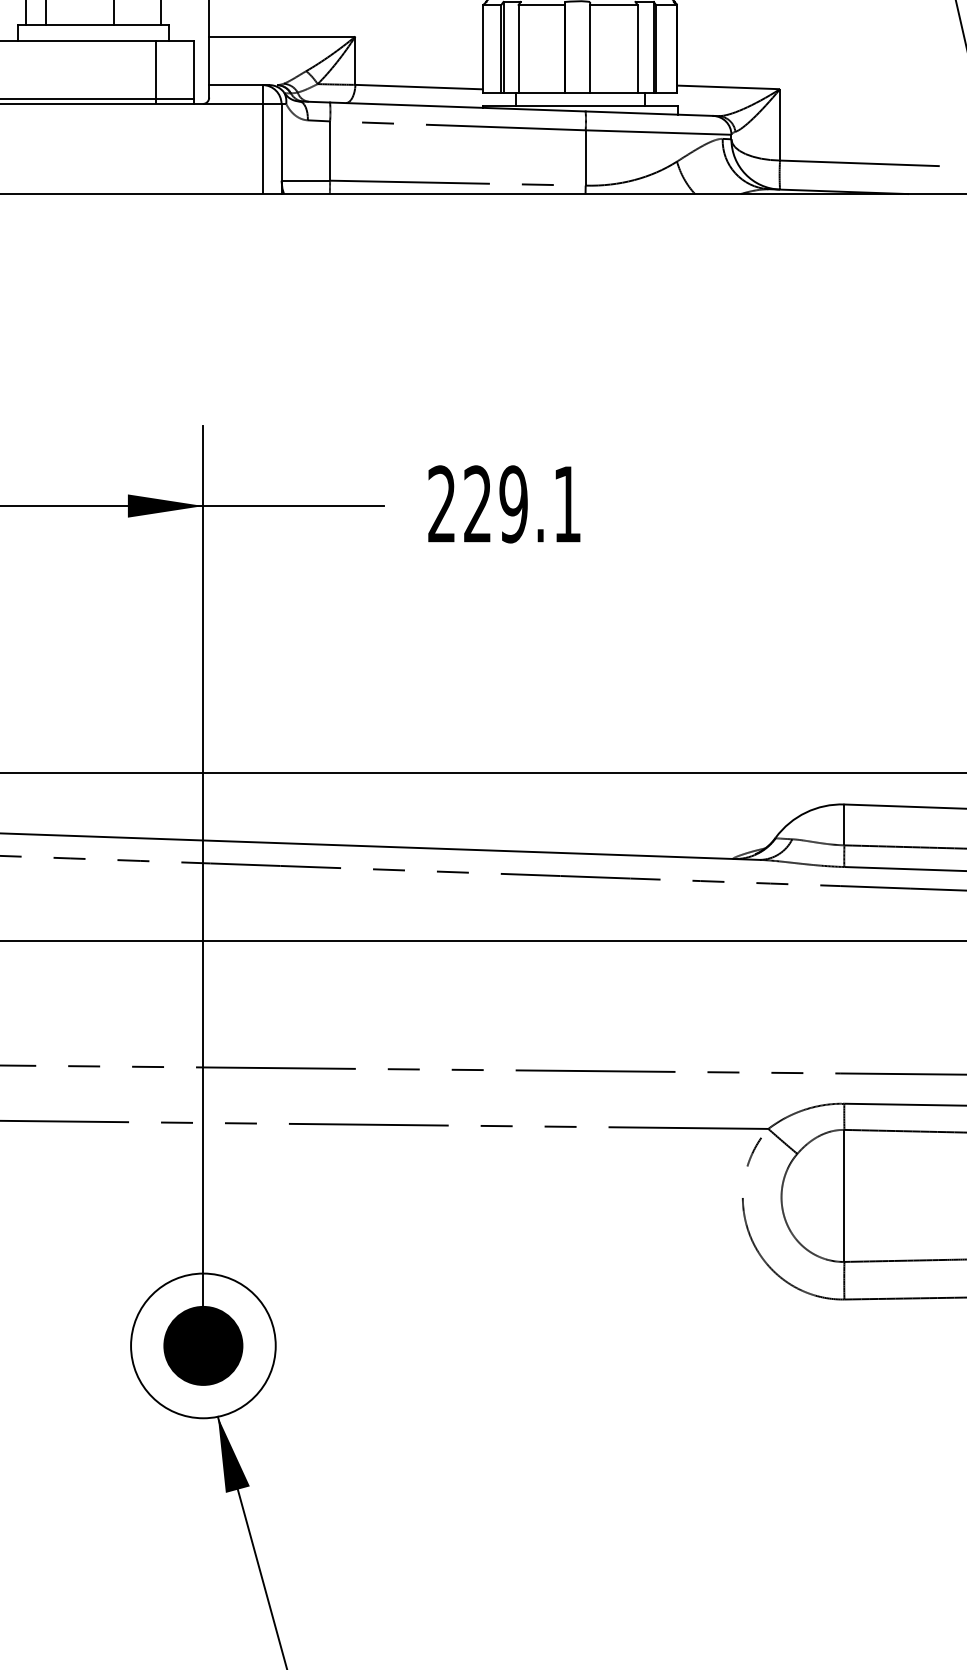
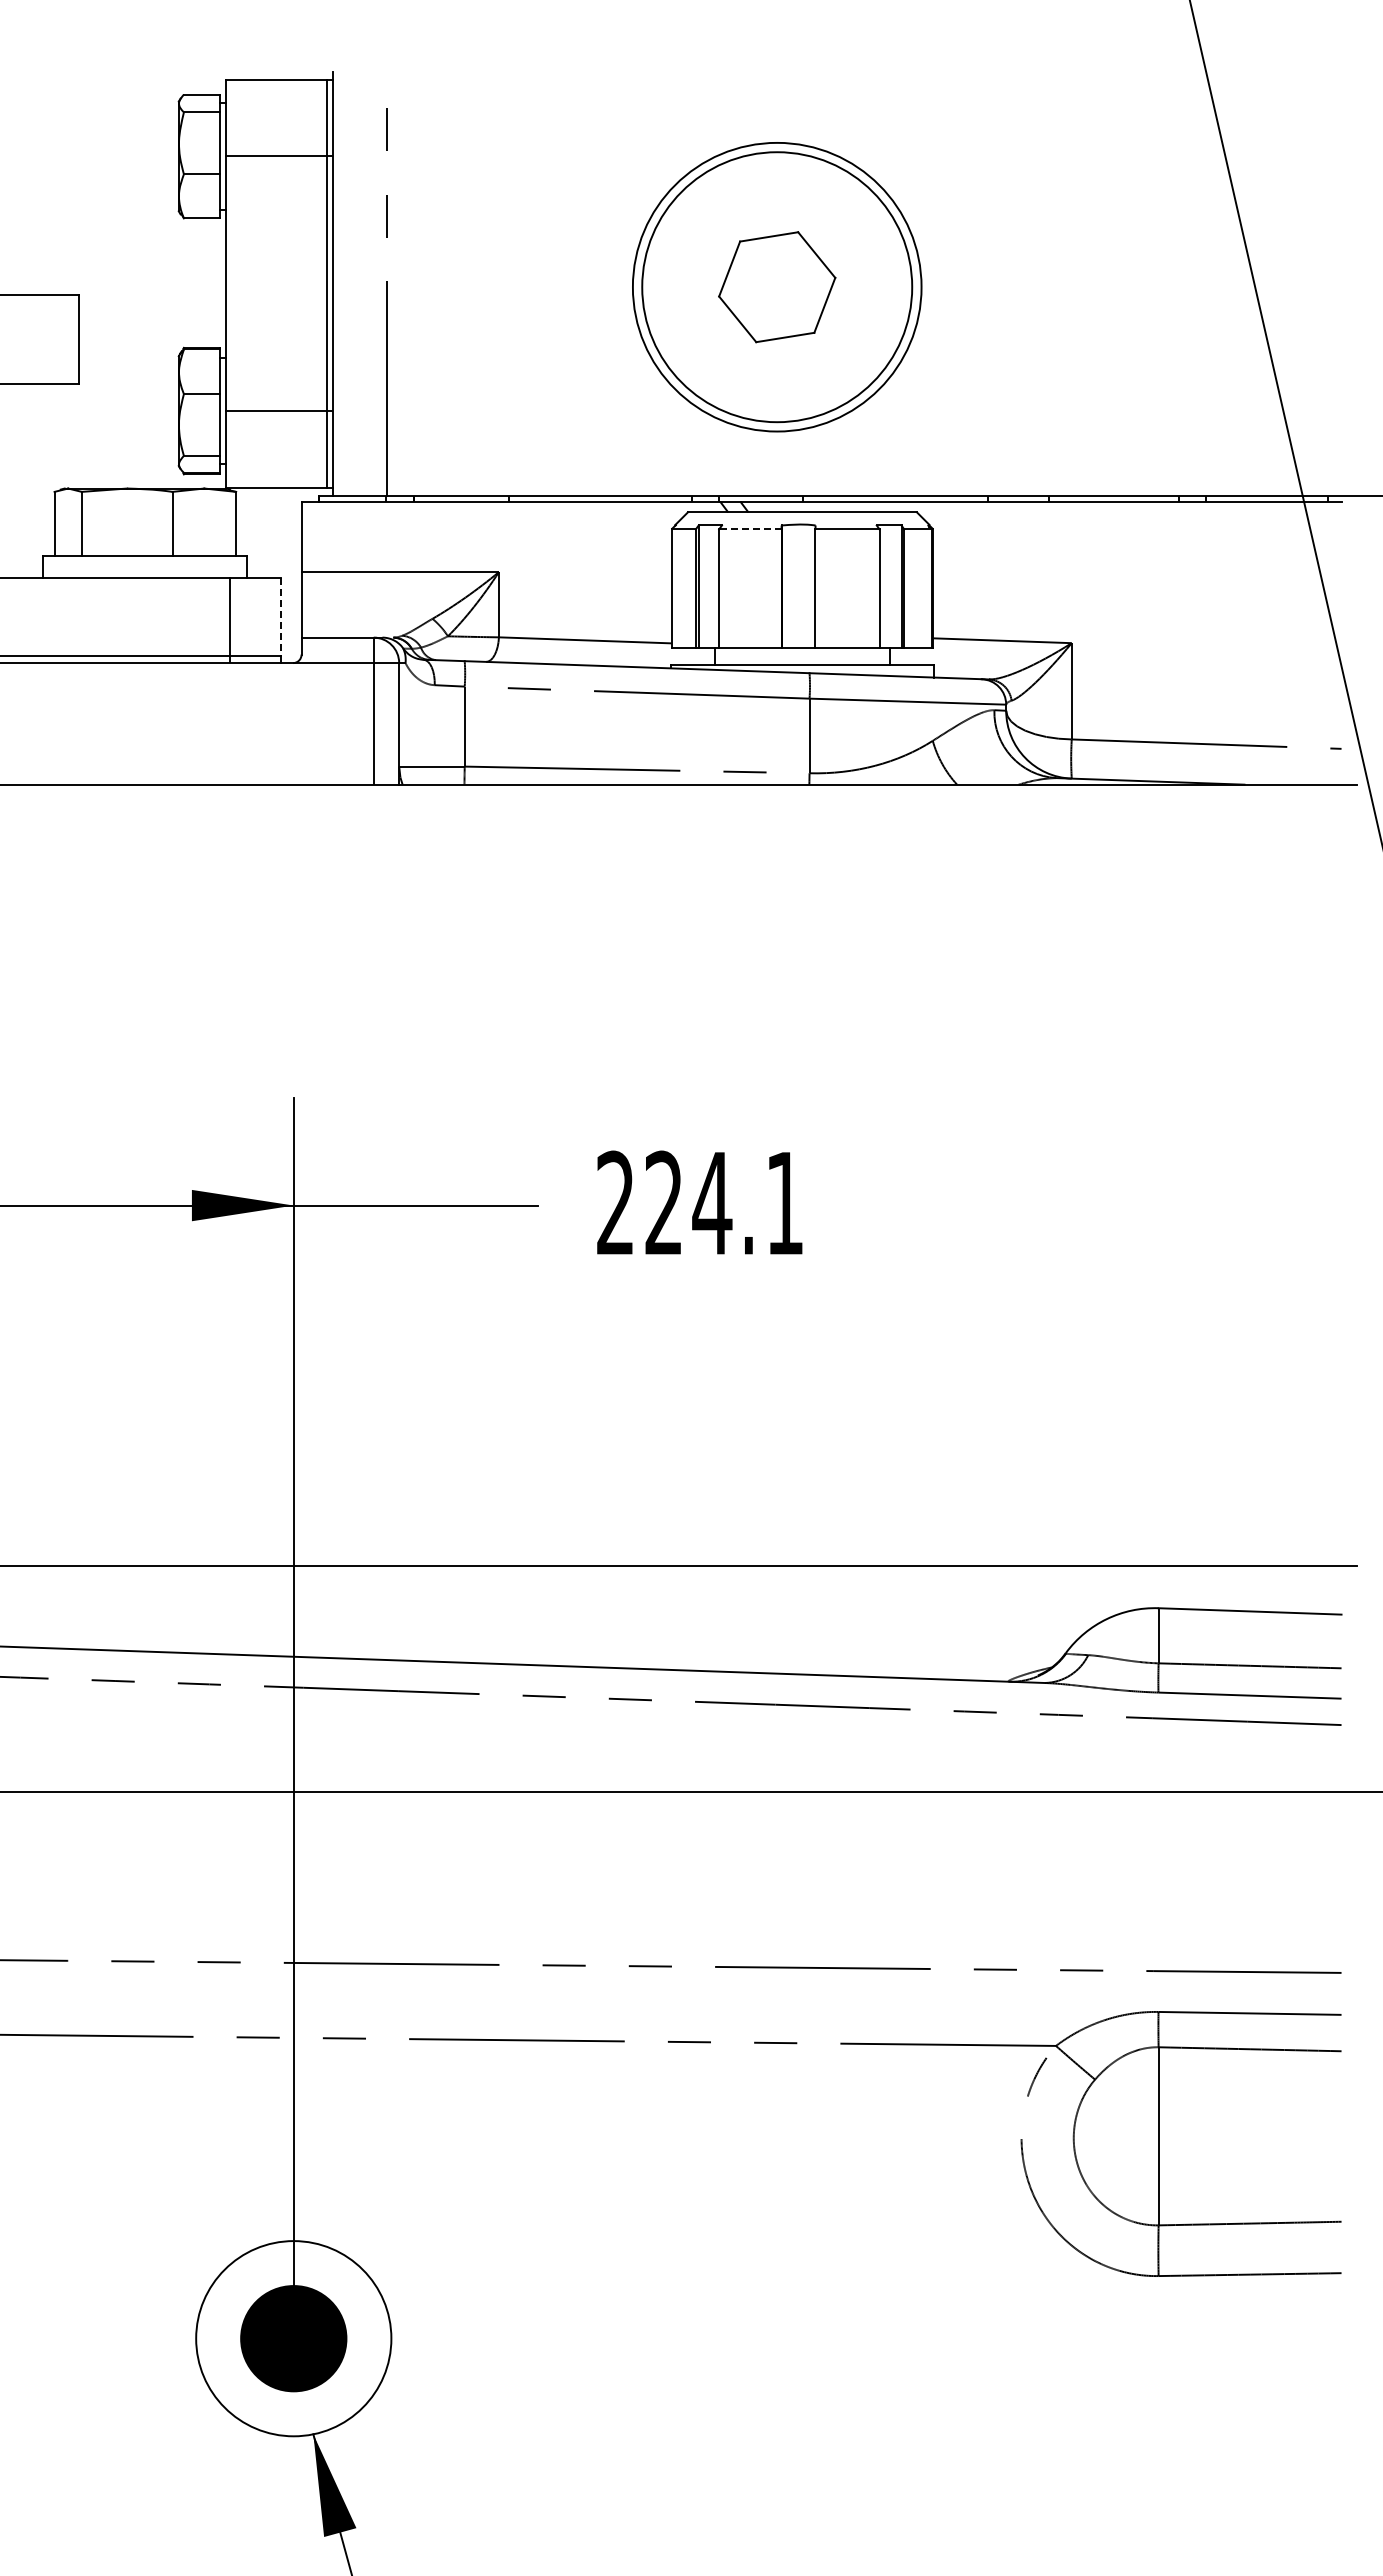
line: (541, 4) -> (749, 529), solid -> dashed
line: (194, 70) -> (281, 617), solid -> dashed
text: (513, 504) -> (712, 1203), 229.1 -> 224.1

